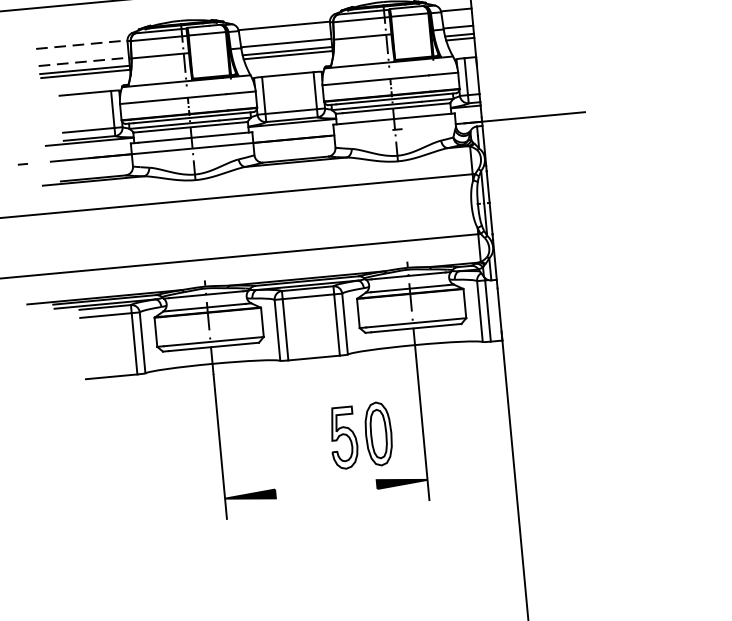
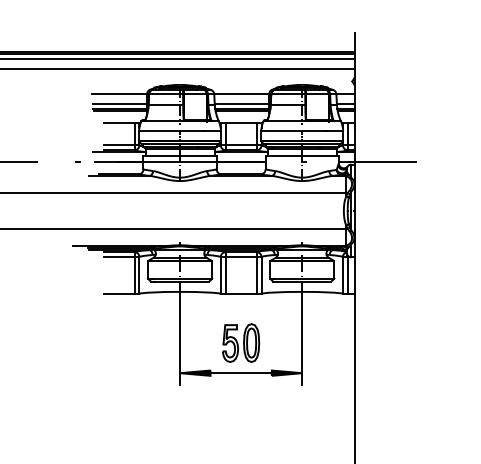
line: (81, 44) -> (119, 93), dashed -> solid
line: (84, 62) -> (120, 104), dashed -> solid
part: (361, 434) -> (241, 342), moved
line: (325, 489) -> (240, 373), added

